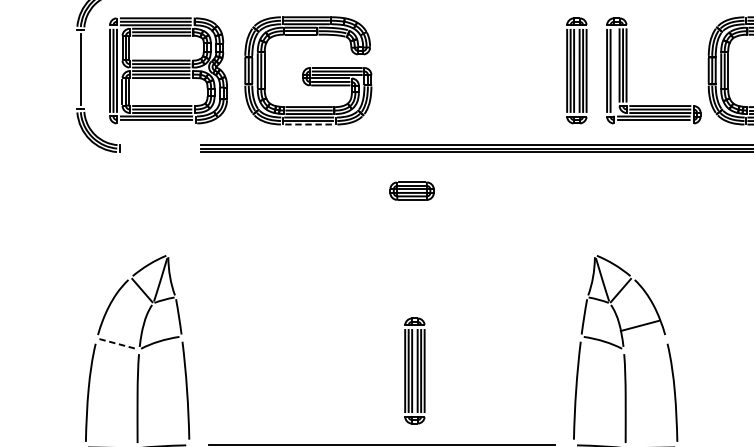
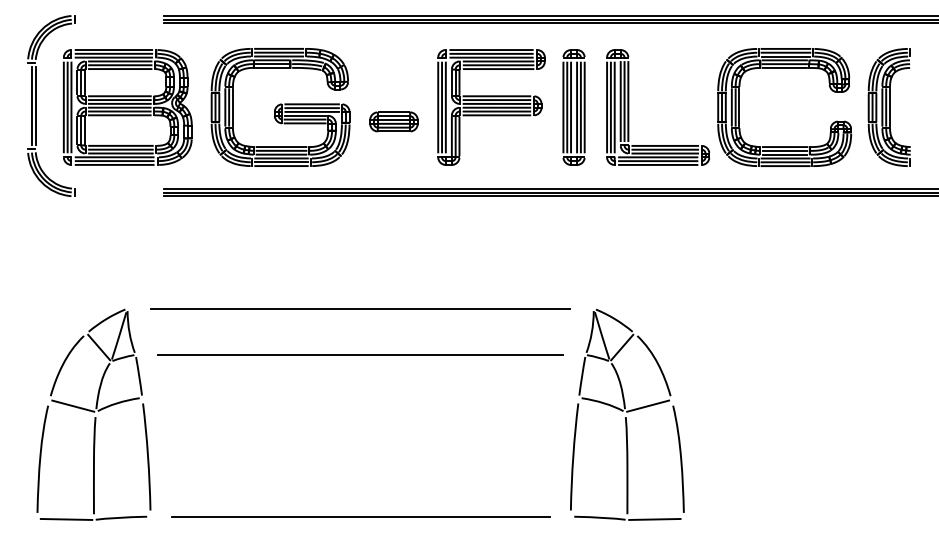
line: (84, 69) -> (35, 105), added
part: (501, 70) -> (491, 107), added
line: (613, 70) -> (614, 107), added
line: (156, 123) -> (114, 164), added
line: (654, 123) -> (658, 164), added
line: (310, 124) -> (282, 166), dashed -> solid
part: (411, 190) -> (393, 121), moved
line: (381, 254) -> (360, 308), added
line: (381, 296) -> (360, 354), added
line: (640, 325) -> (648, 405), moved
line: (118, 344) -> (73, 406), dashed -> solid
part: (414, 371) -> (396, 435), removed

